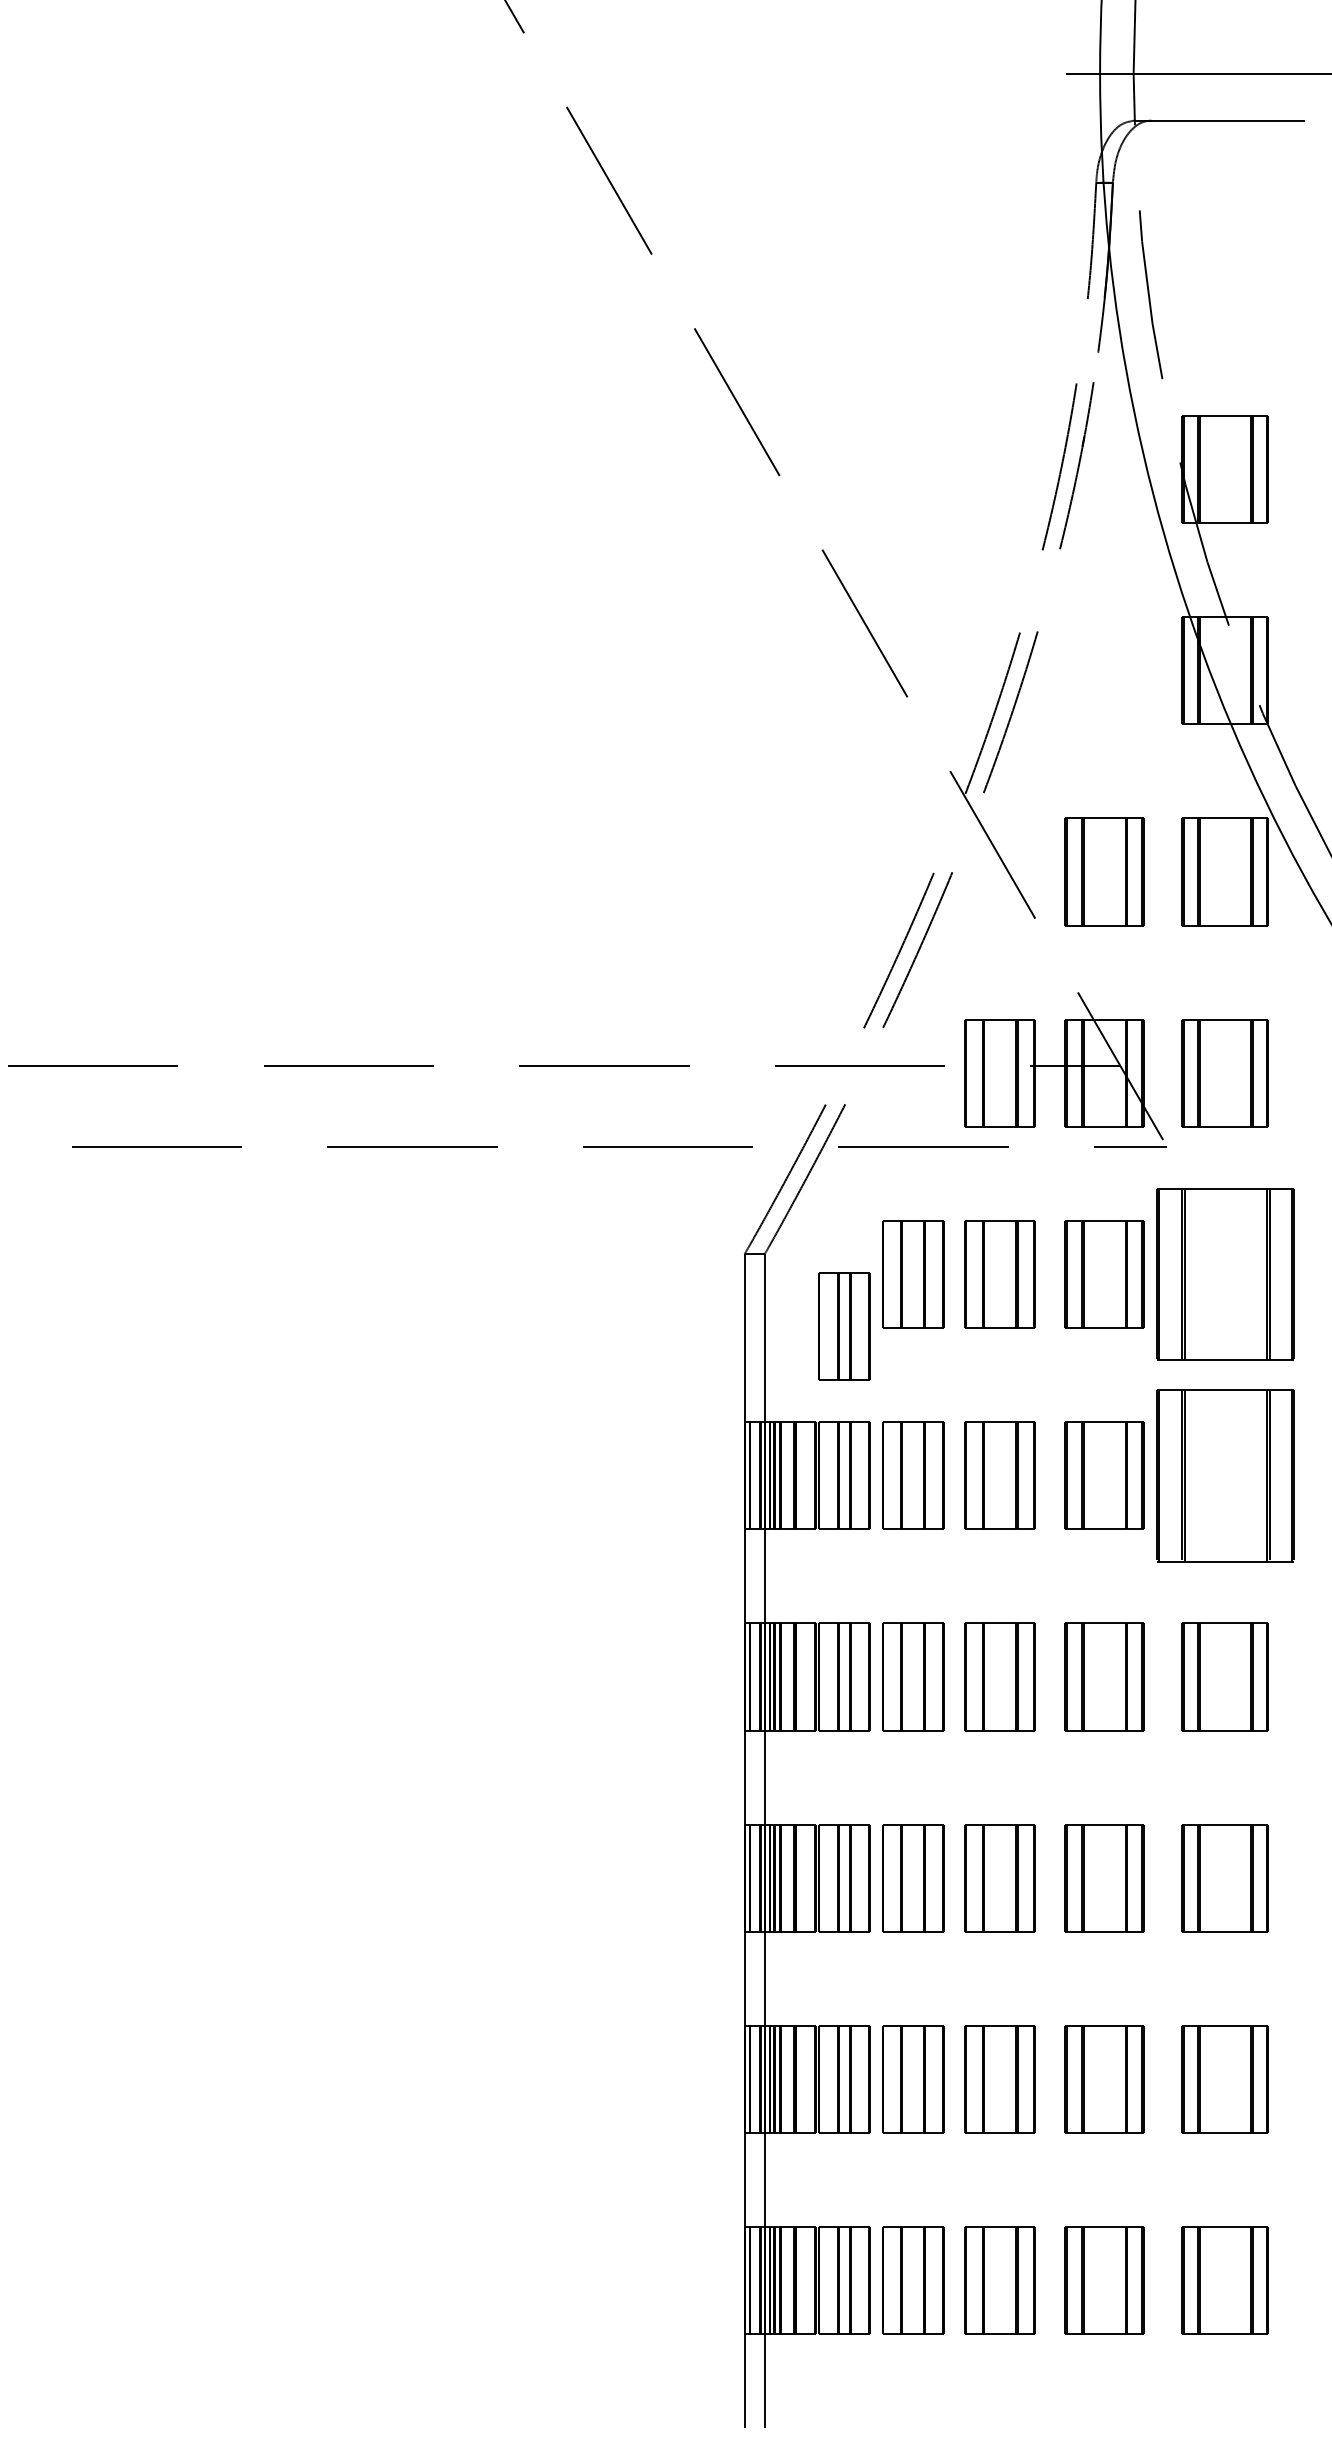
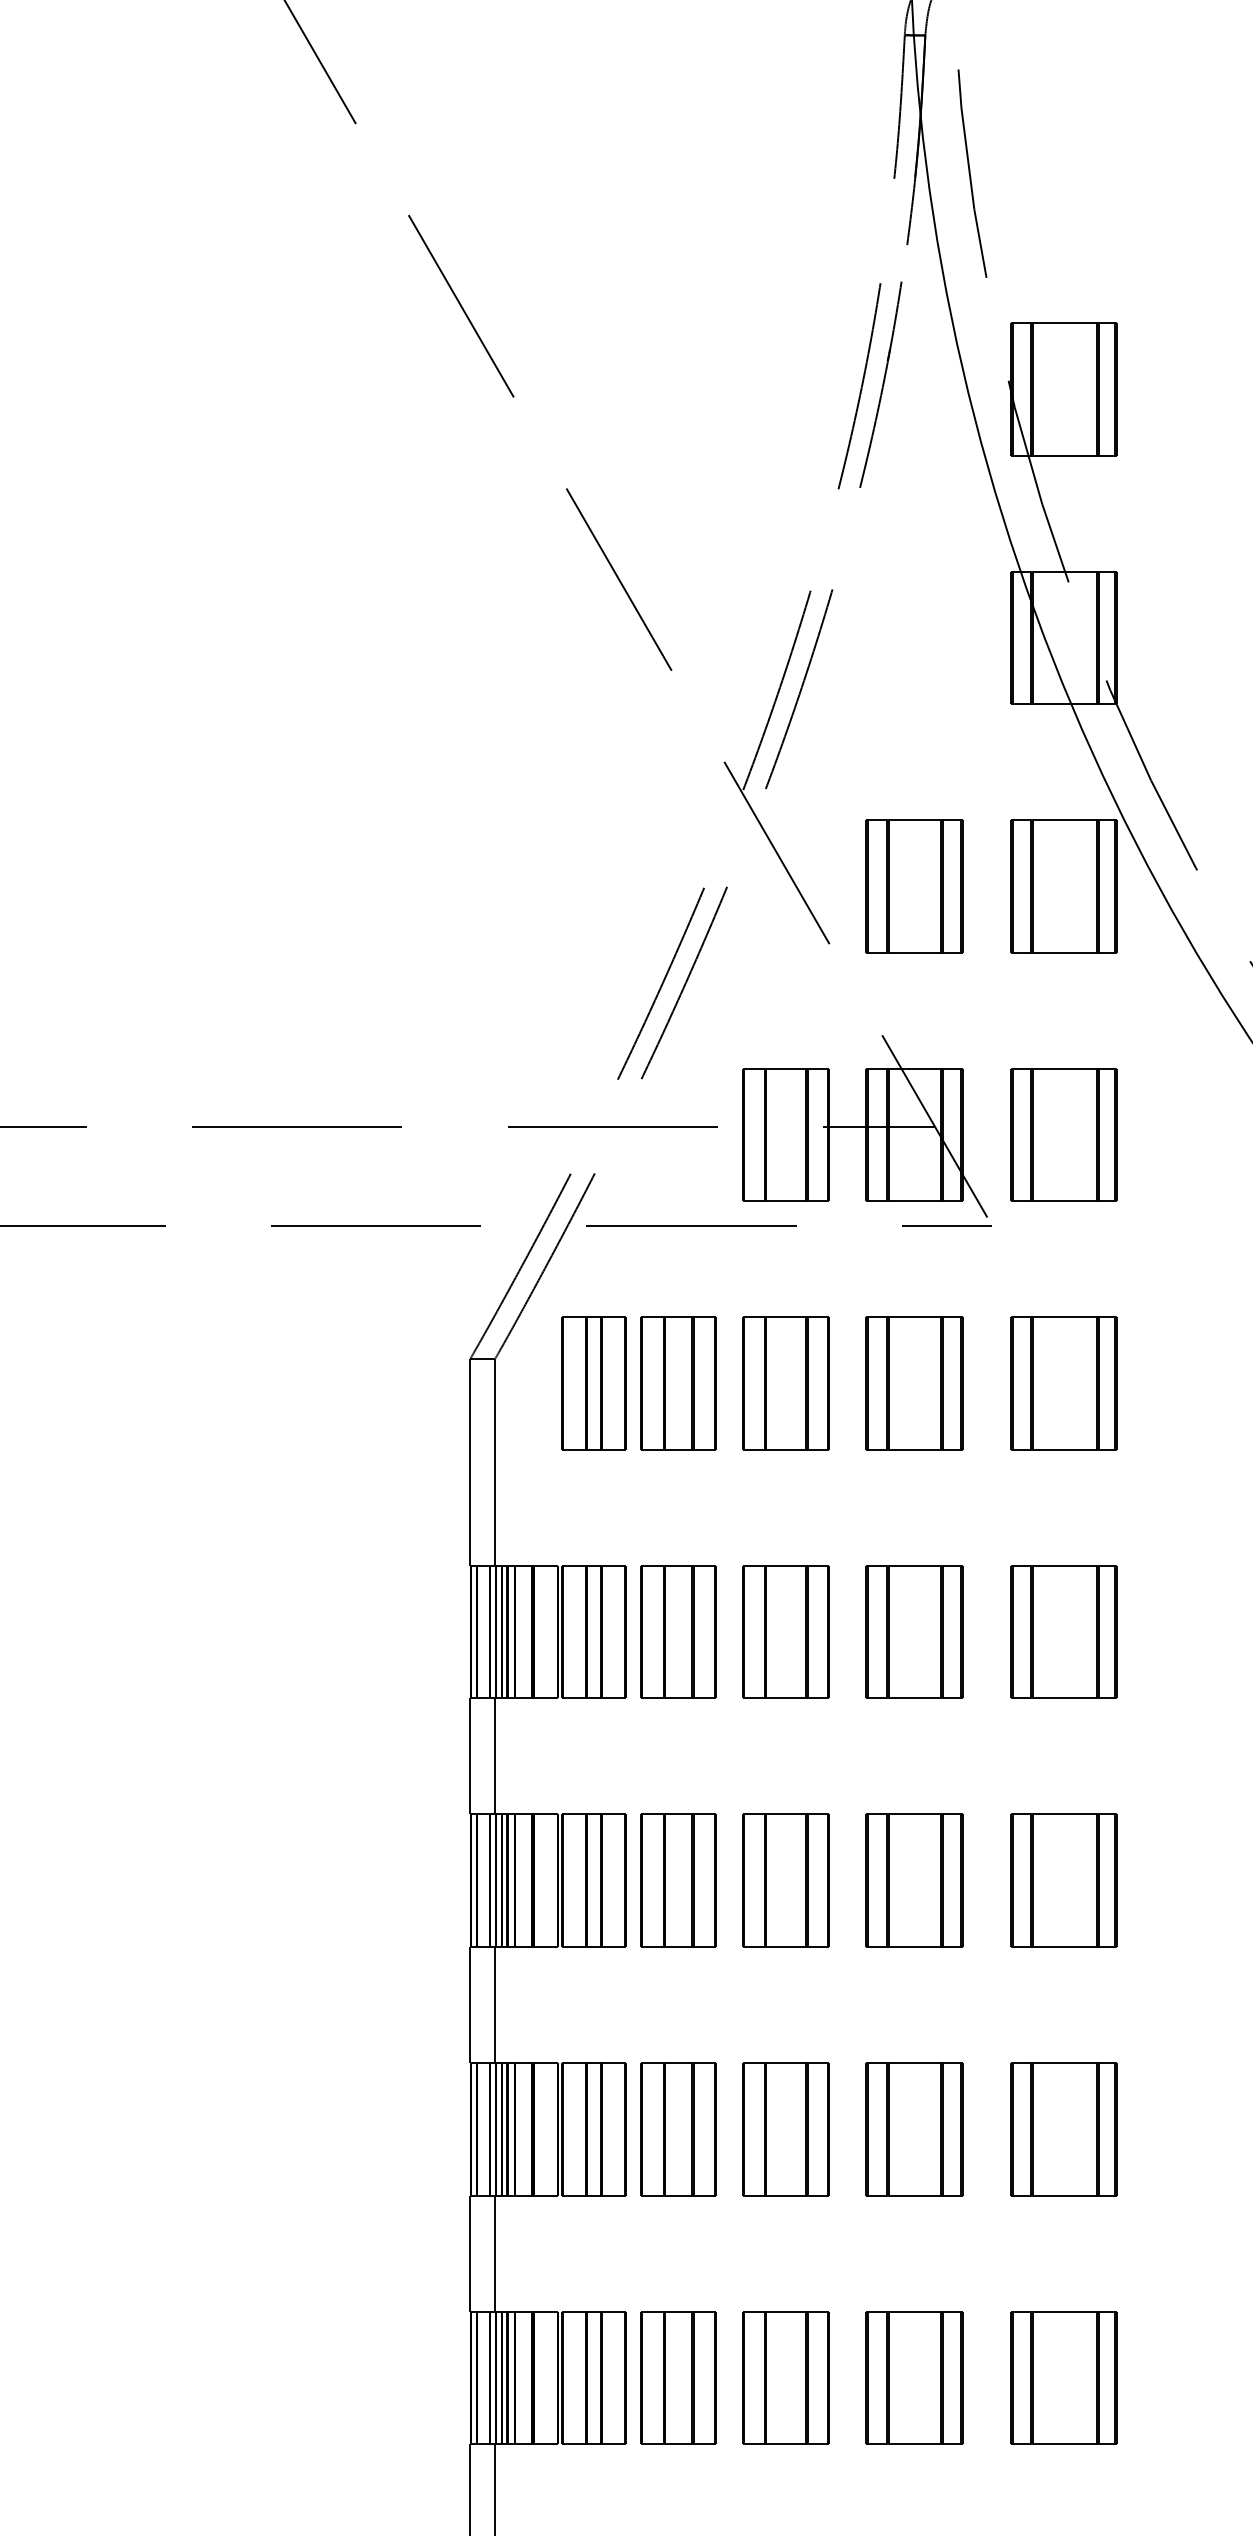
part: (1224, 1274) -> (1063, 1383), size x0.62
part: (844, 1326) -> (593, 1383), moved
part: (1224, 1475) -> (1063, 1631), size x0.62

